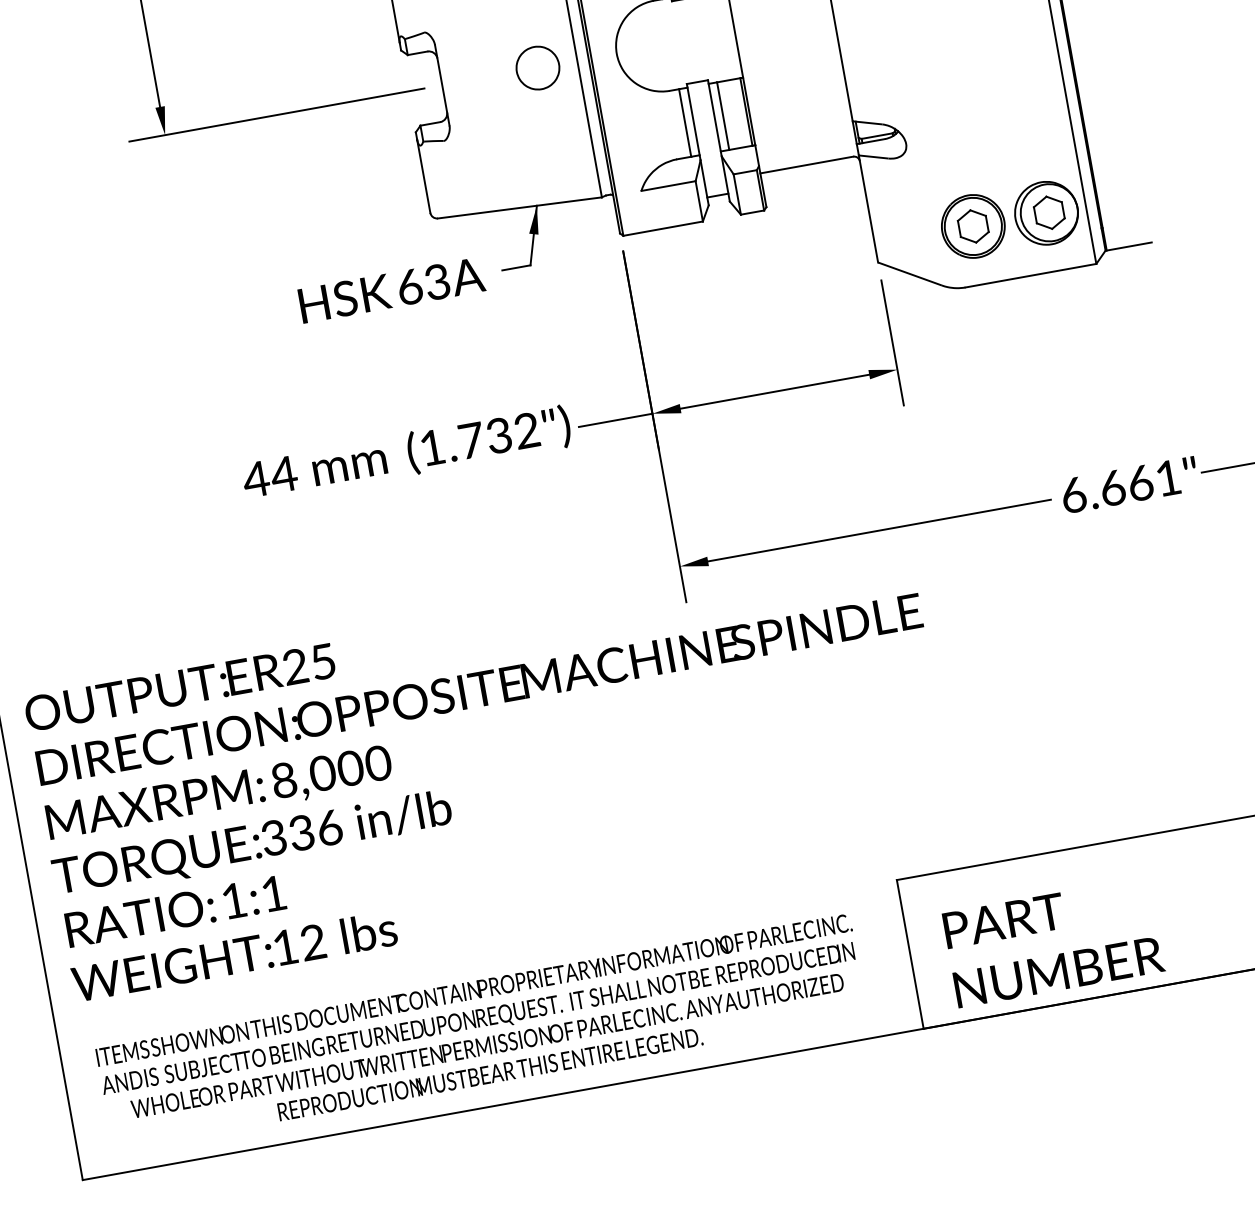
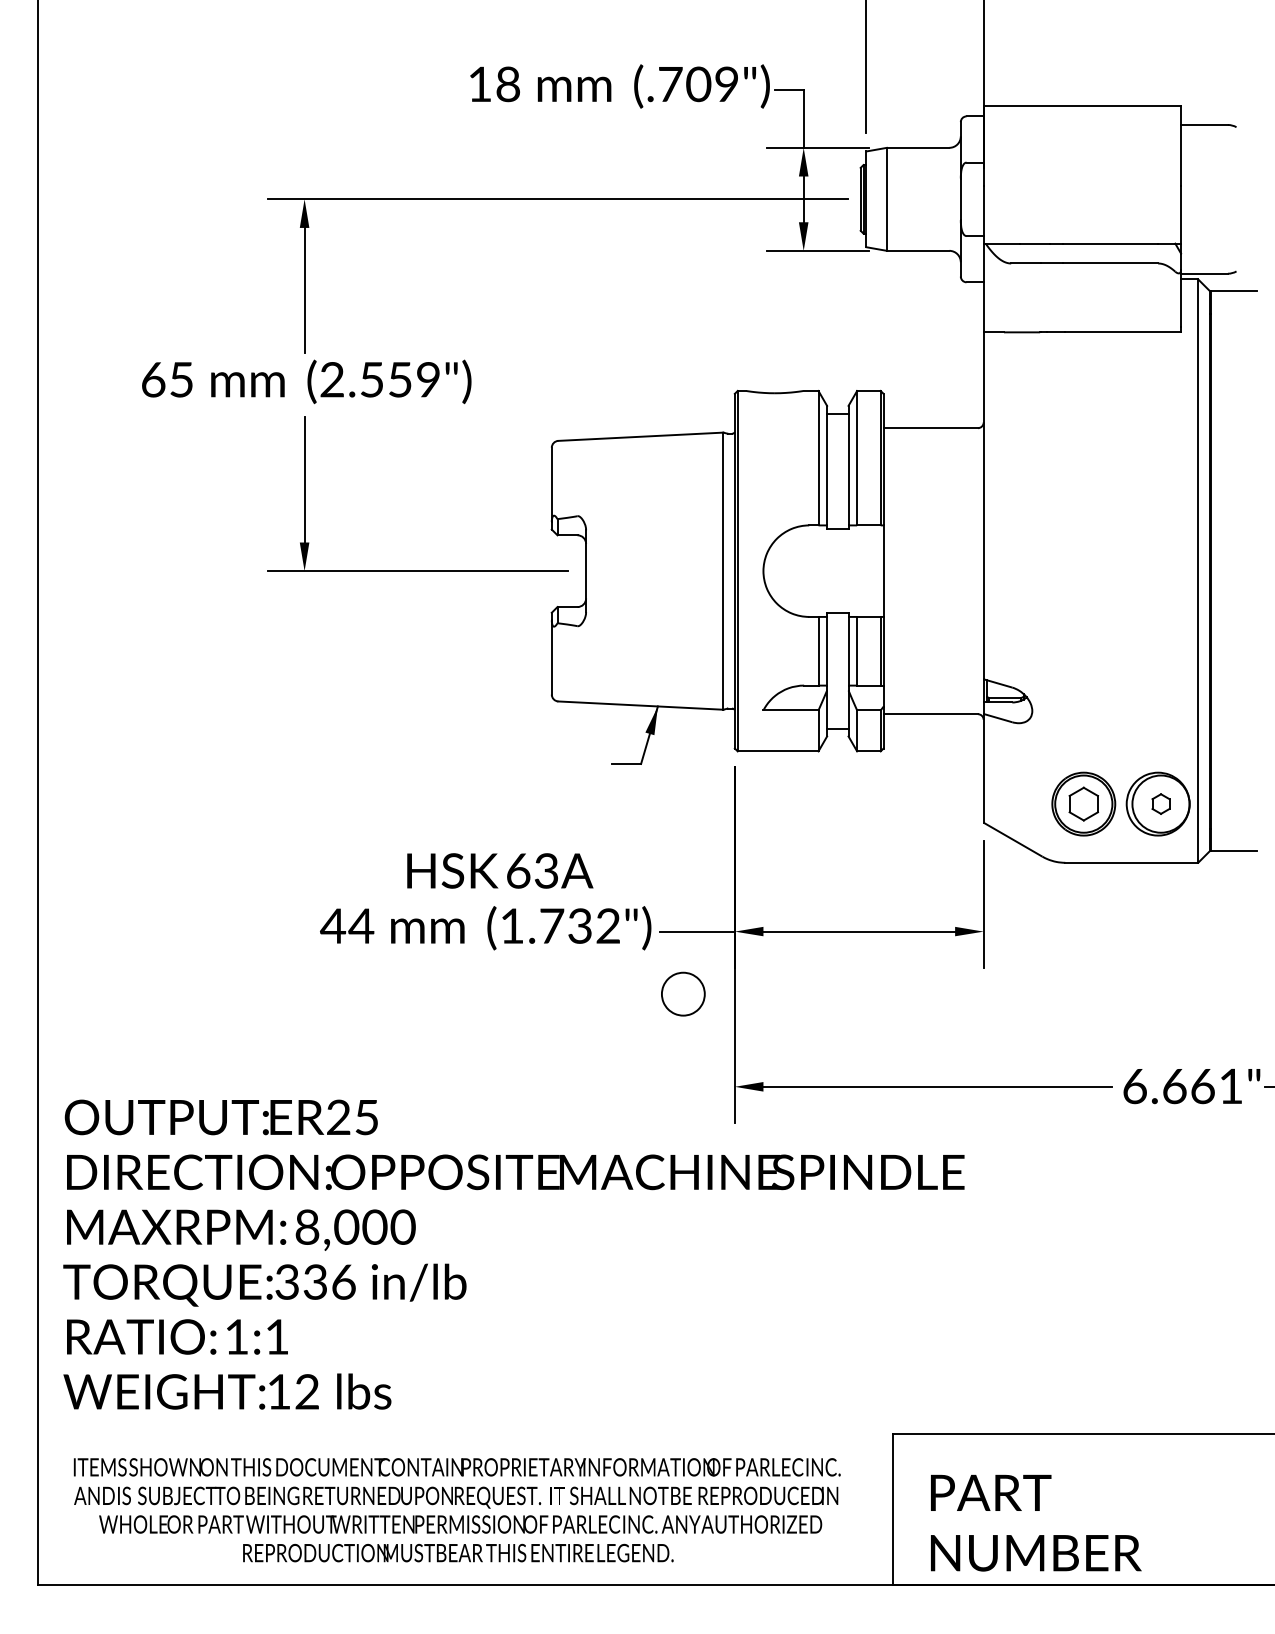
part: (537, 67) -> (683, 993), moved
part: (1048, 212) -> (1160, 803), size x0.6
text: (392, 289) -> (500, 870), moved

